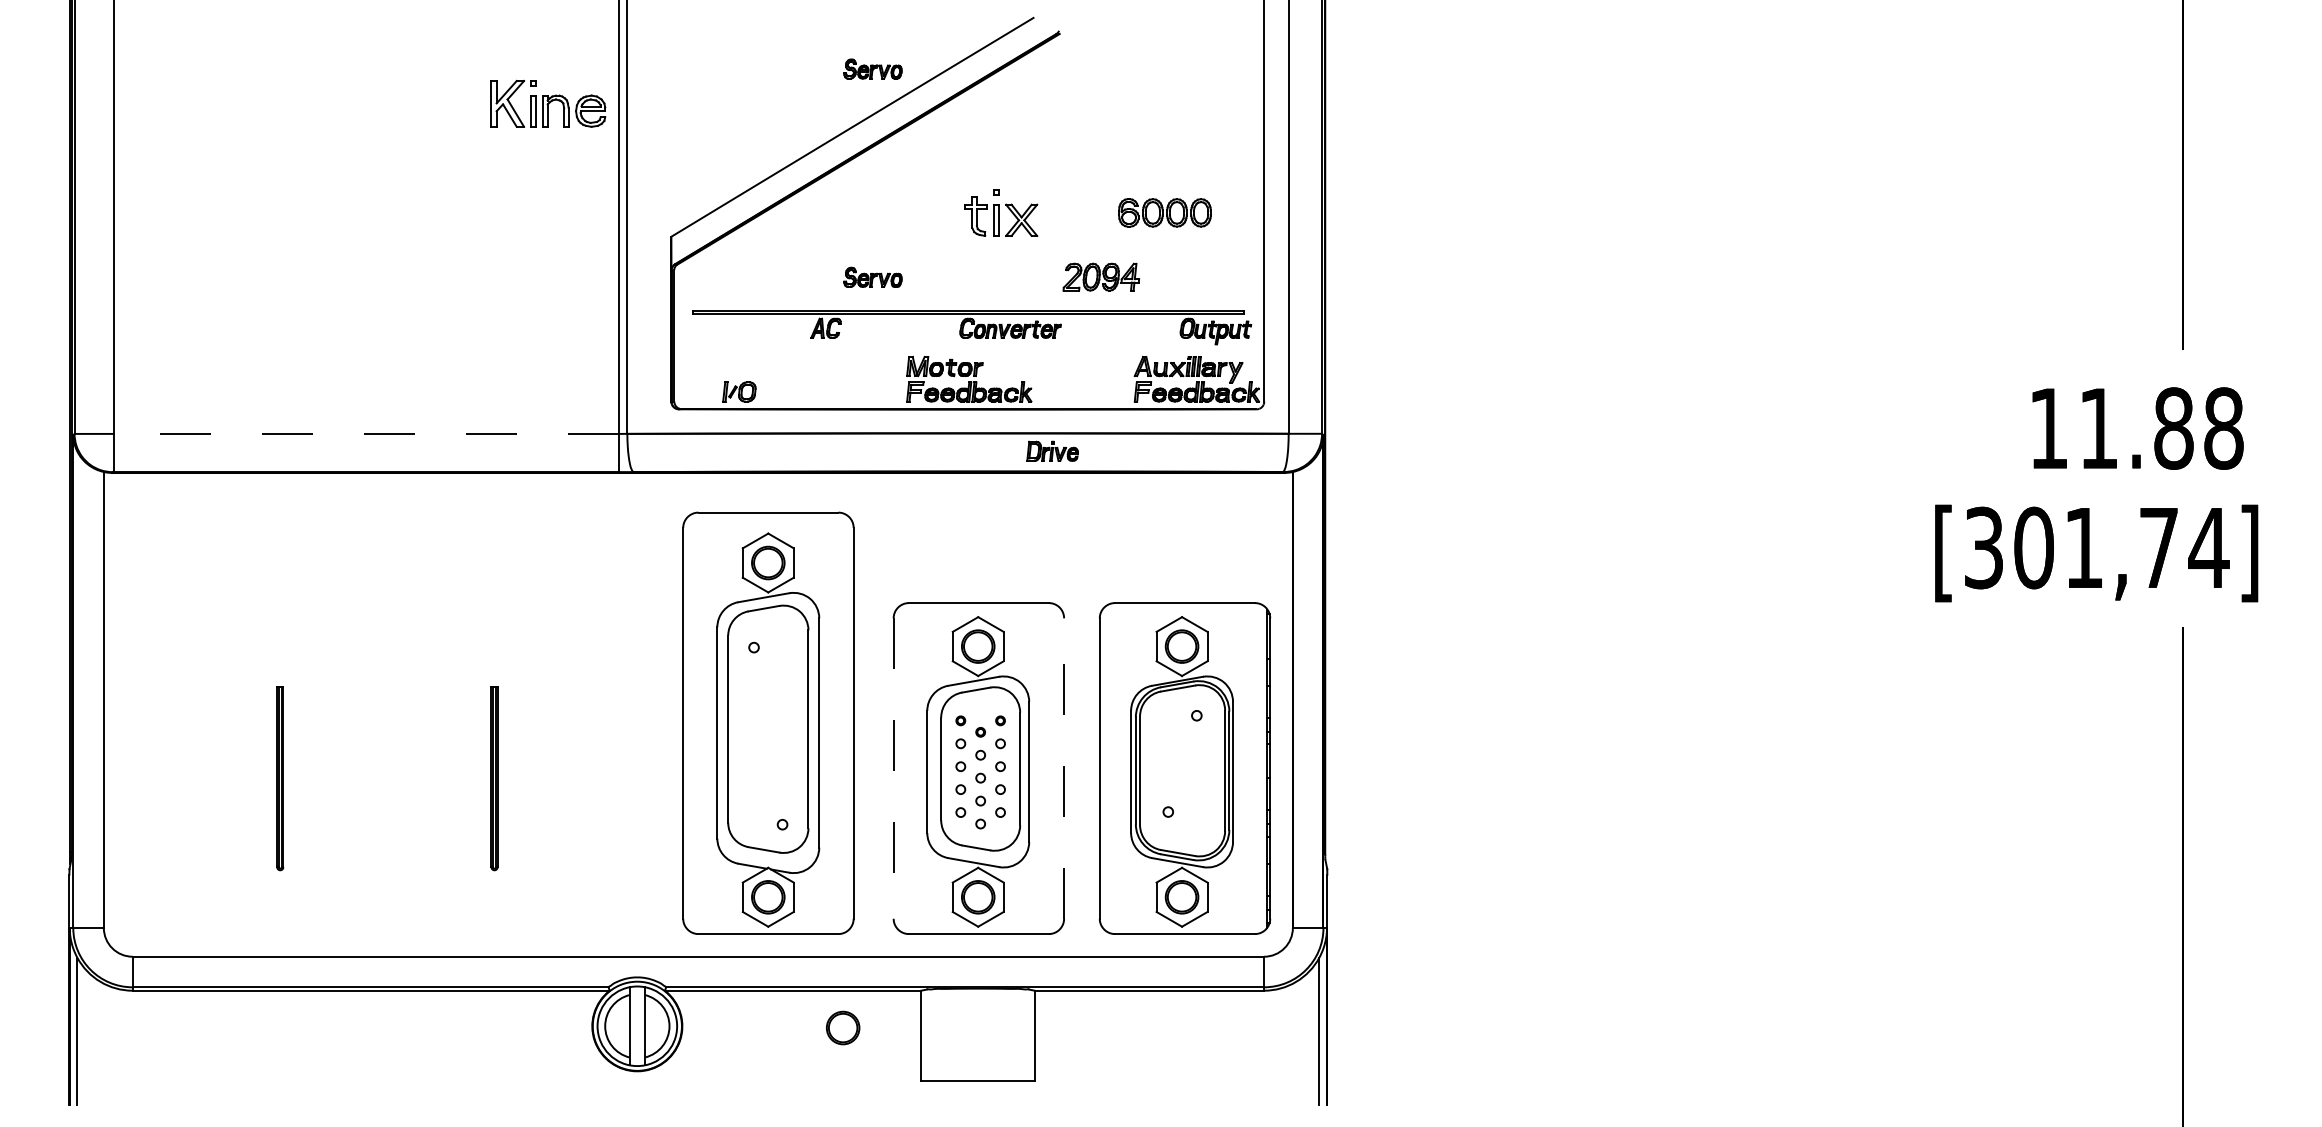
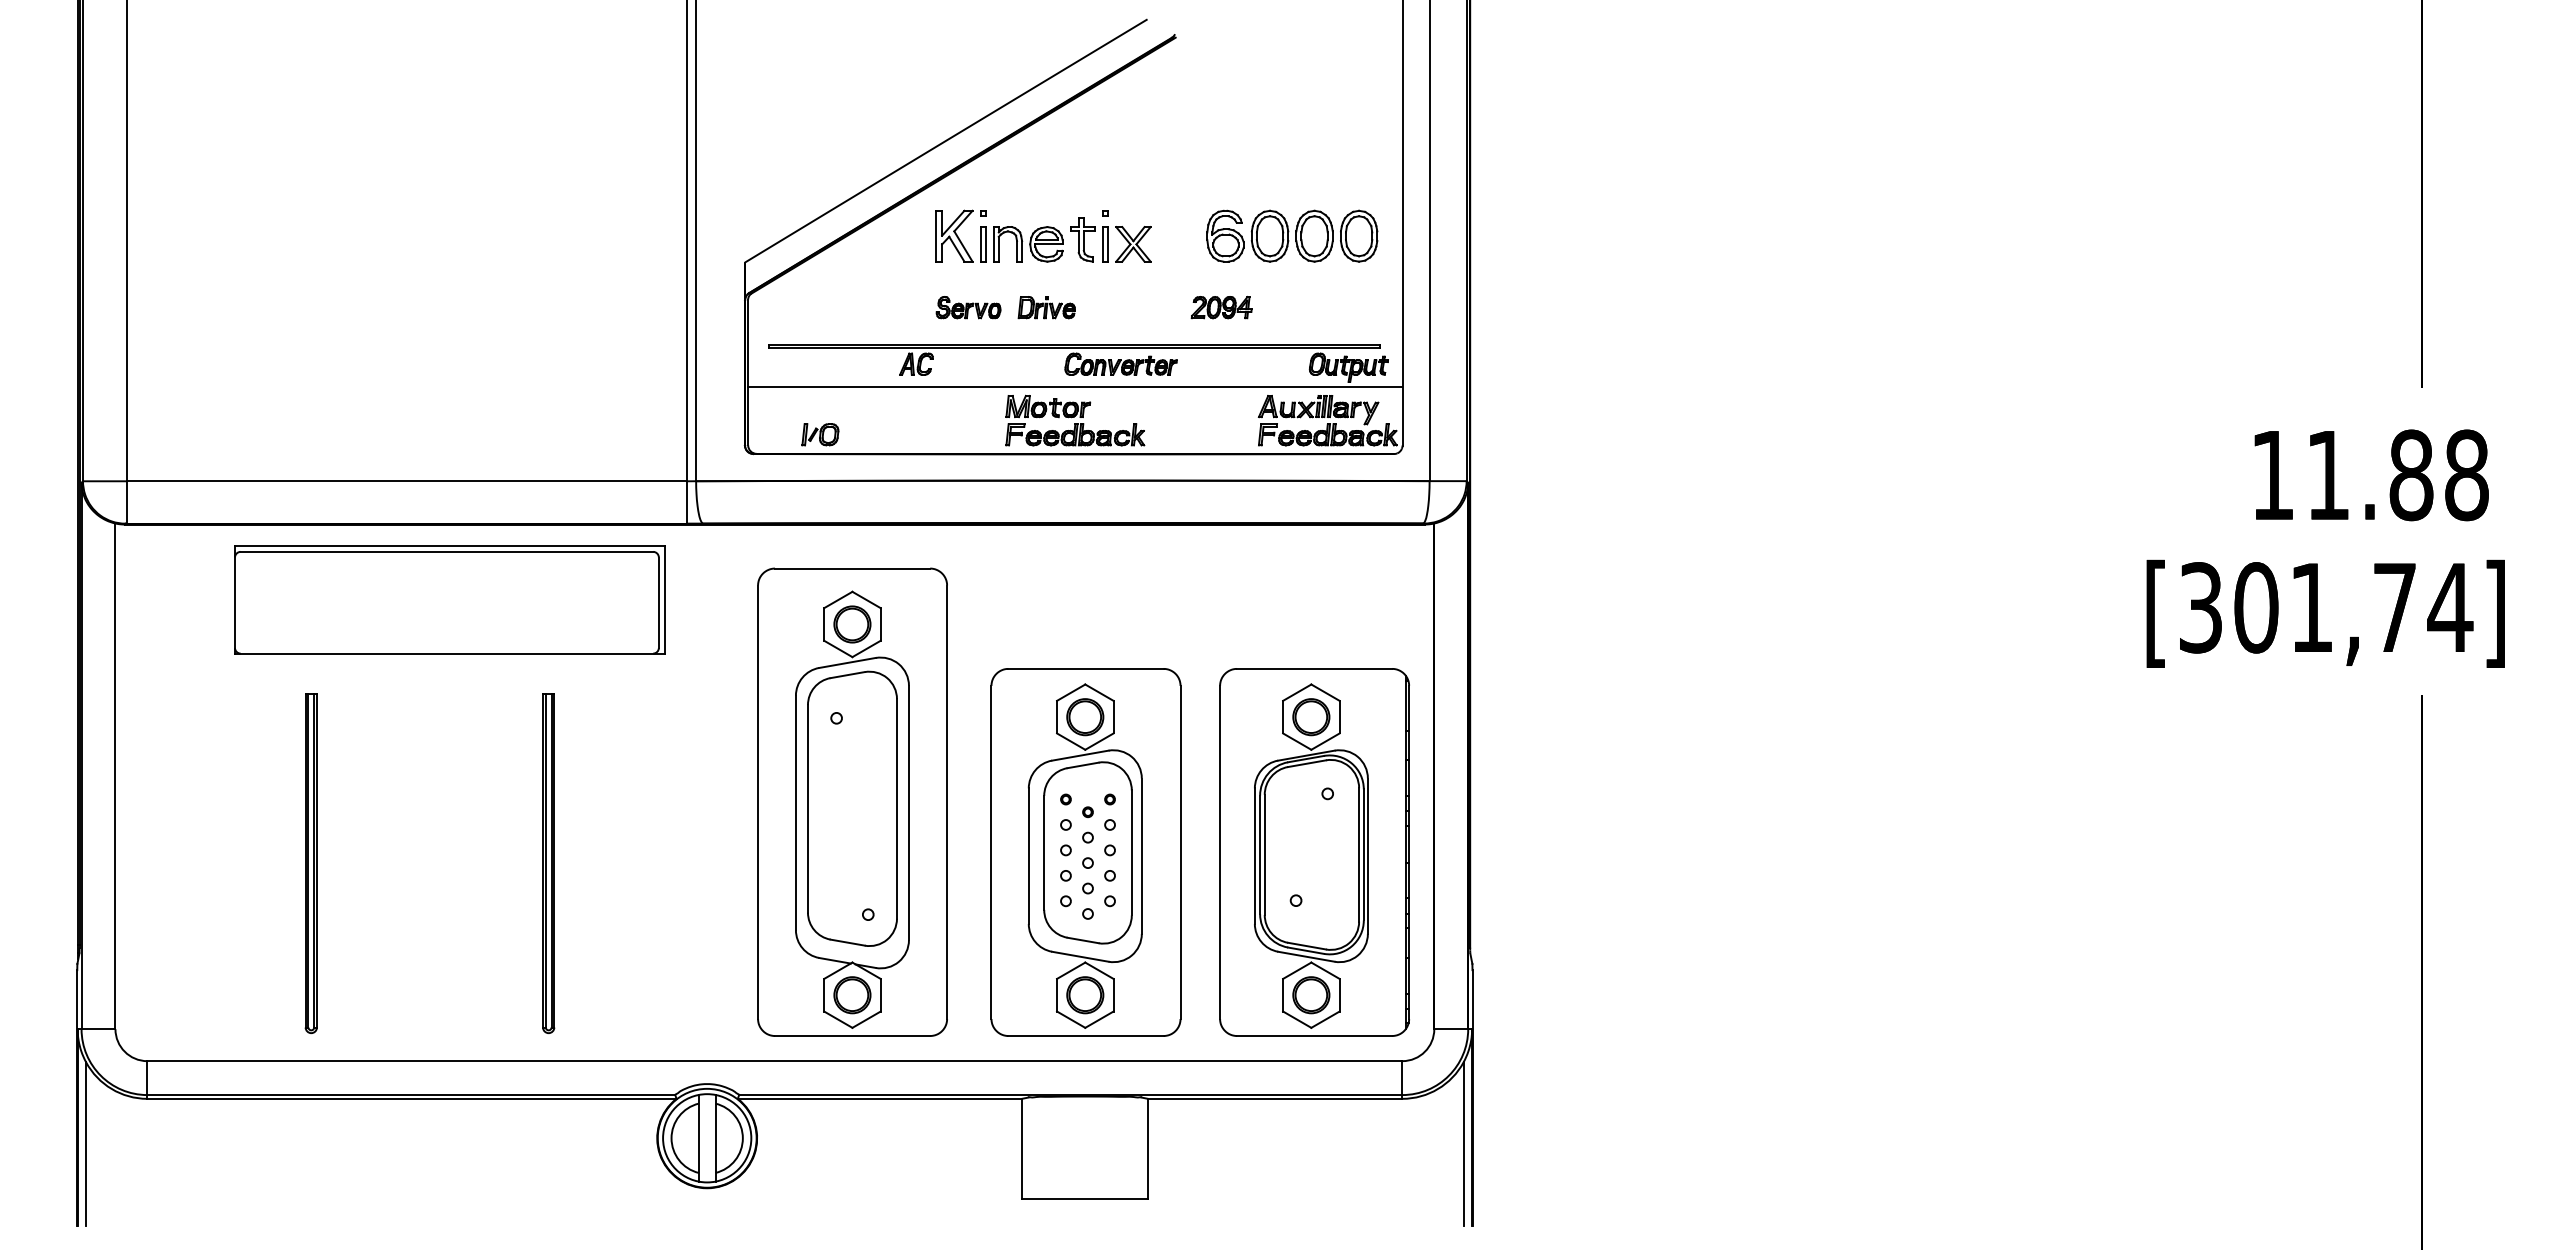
part: (872, 68) -> (968, 76), removed
part: (548, 103) -> (999, 235), moved
part: (1165, 212) -> (1292, 235), size x1.67
part: (1101, 277) -> (1221, 307), size x0.71
line: (969, 349) -> (1075, 387), added
line: (366, 434) -> (406, 481), dashed -> solid
part: (1052, 451) -> (1046, 307), moved
part: (405, 540) -> (449, 599), added
line: (893, 768) -> (991, 852), dashed -> solid
line: (1064, 768) -> (1180, 852), dashed -> solid
part: (279, 778) -> (310, 863), size x1.67
part: (494, 778) -> (548, 863), size x1.67
part: (843, 1028) -> (935, 1140), removed

